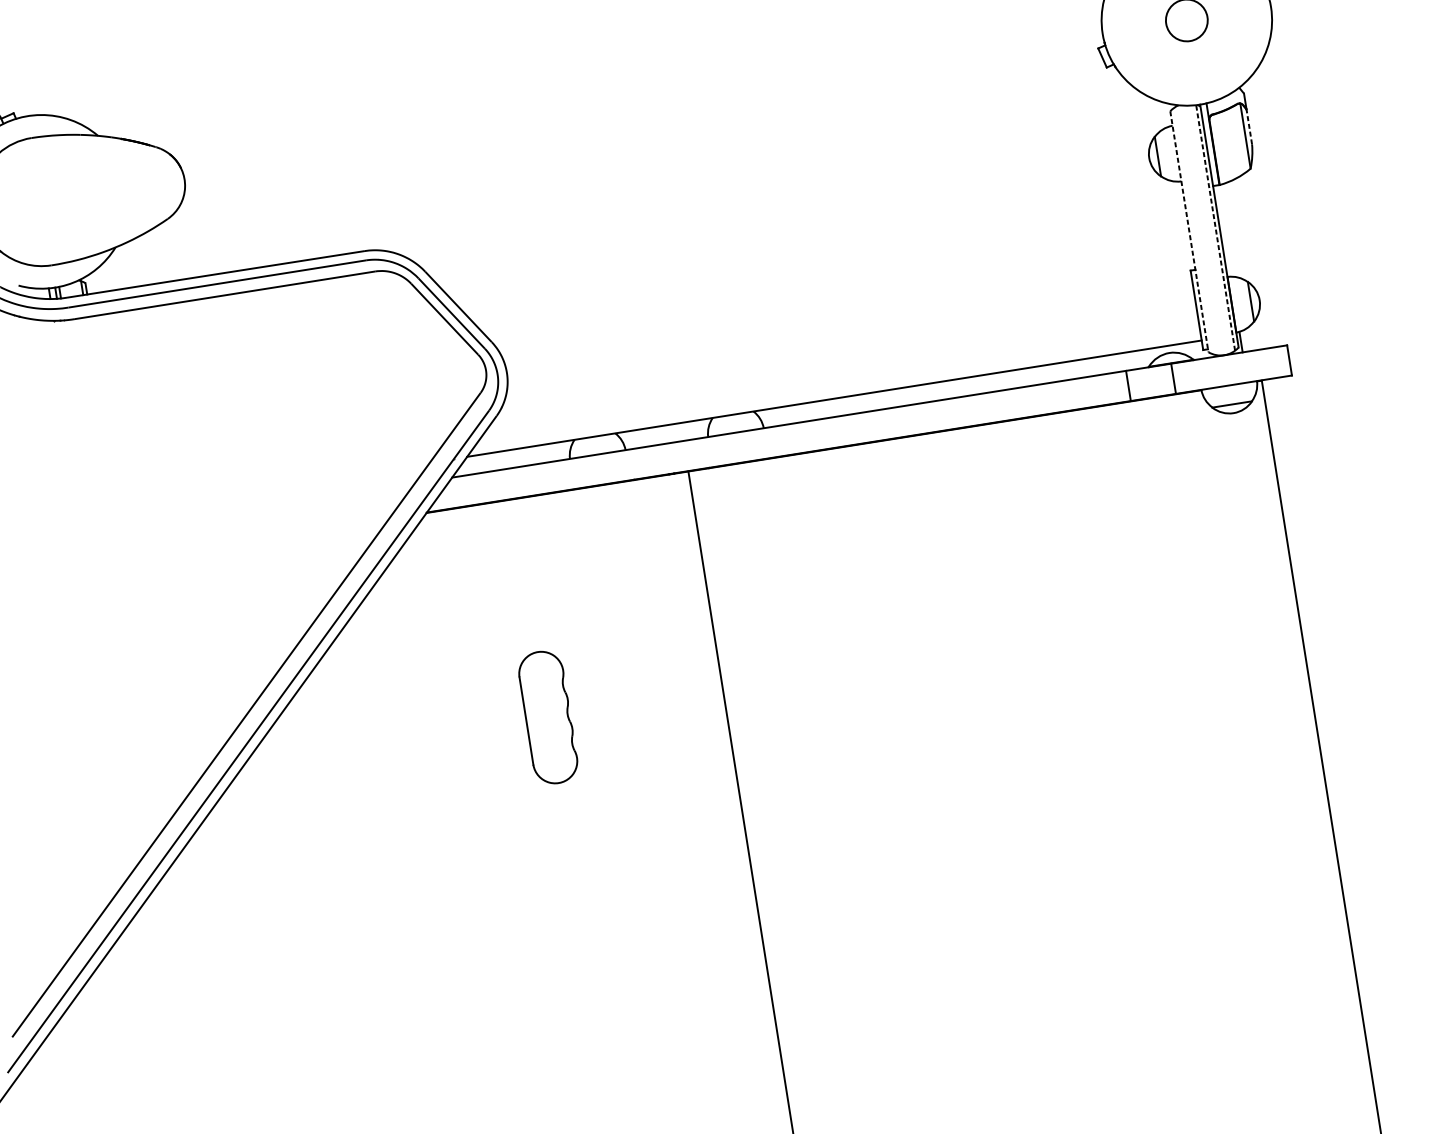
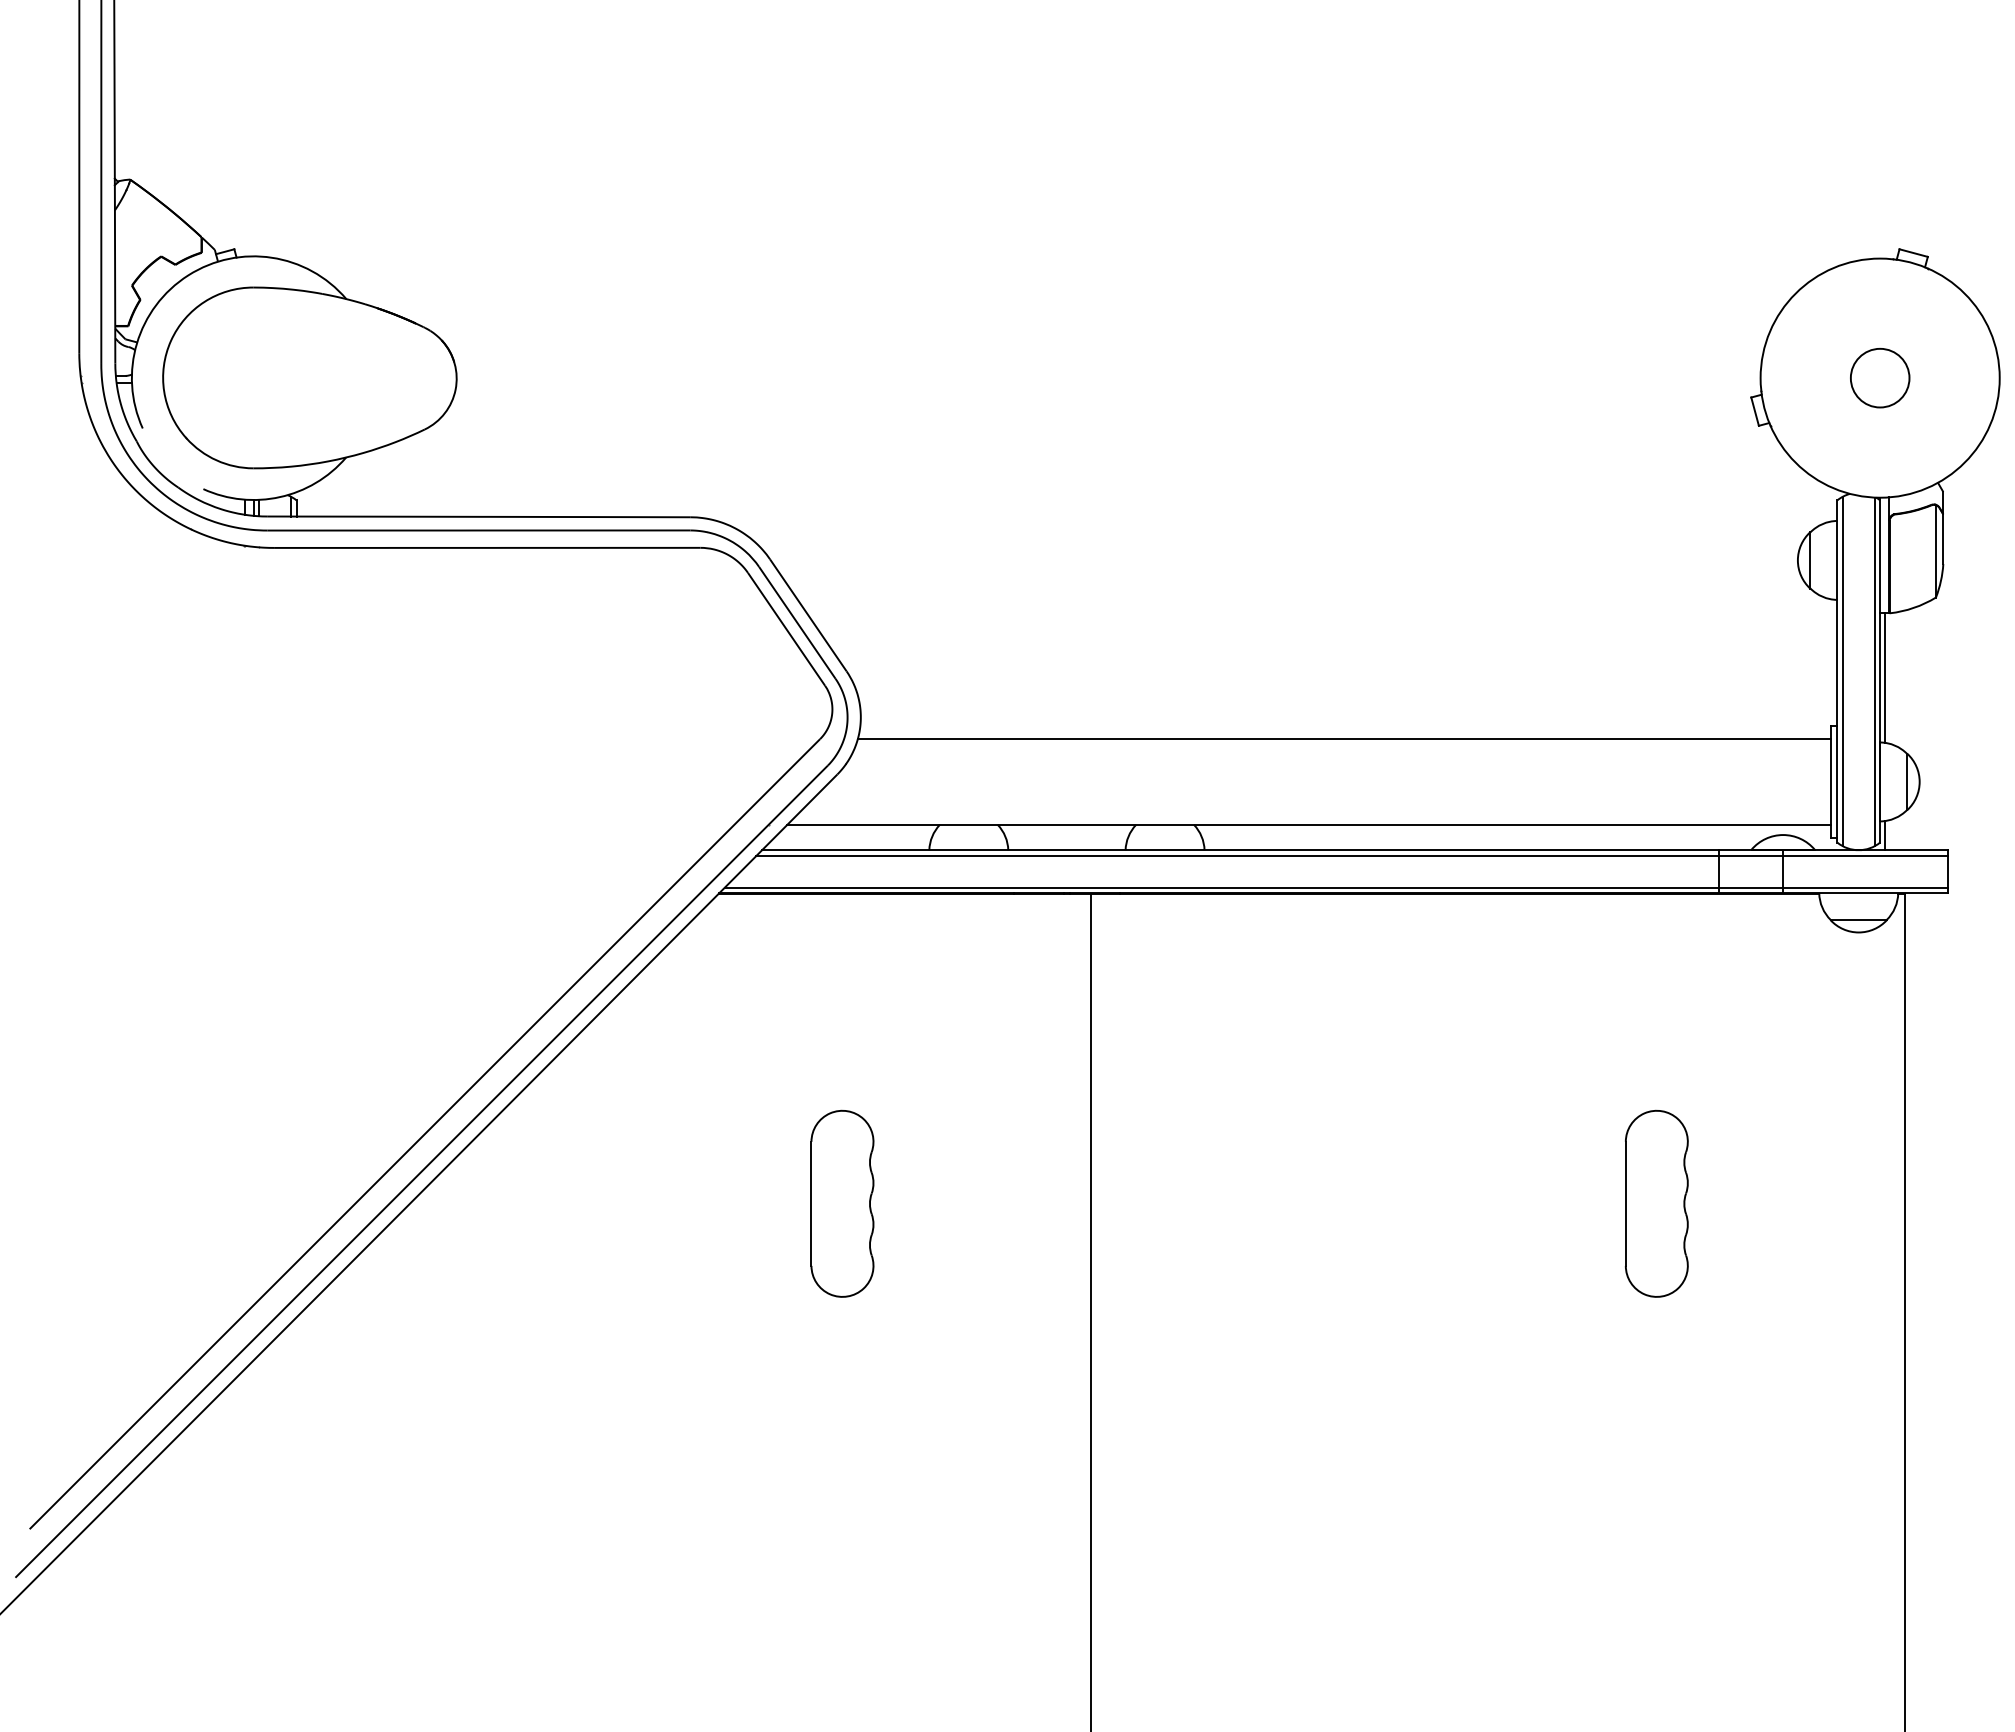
line: (1249, 127) -> (1943, 539), dashed -> solid
line: (1215, 227) -> (1874, 671), dashed -> solid
line: (1223, 230) -> (1884, 677), added
line: (1189, 231) -> (1837, 671), dashed -> solid
line: (1193, 231) -> (1842, 671), added
line: (849, 334) -> (1343, 739), added
line: (867, 415) -> (1351, 855), added
line: (860, 439) -> (1336, 887), added
part: (1121, 626) -> (1656, 1203), added

